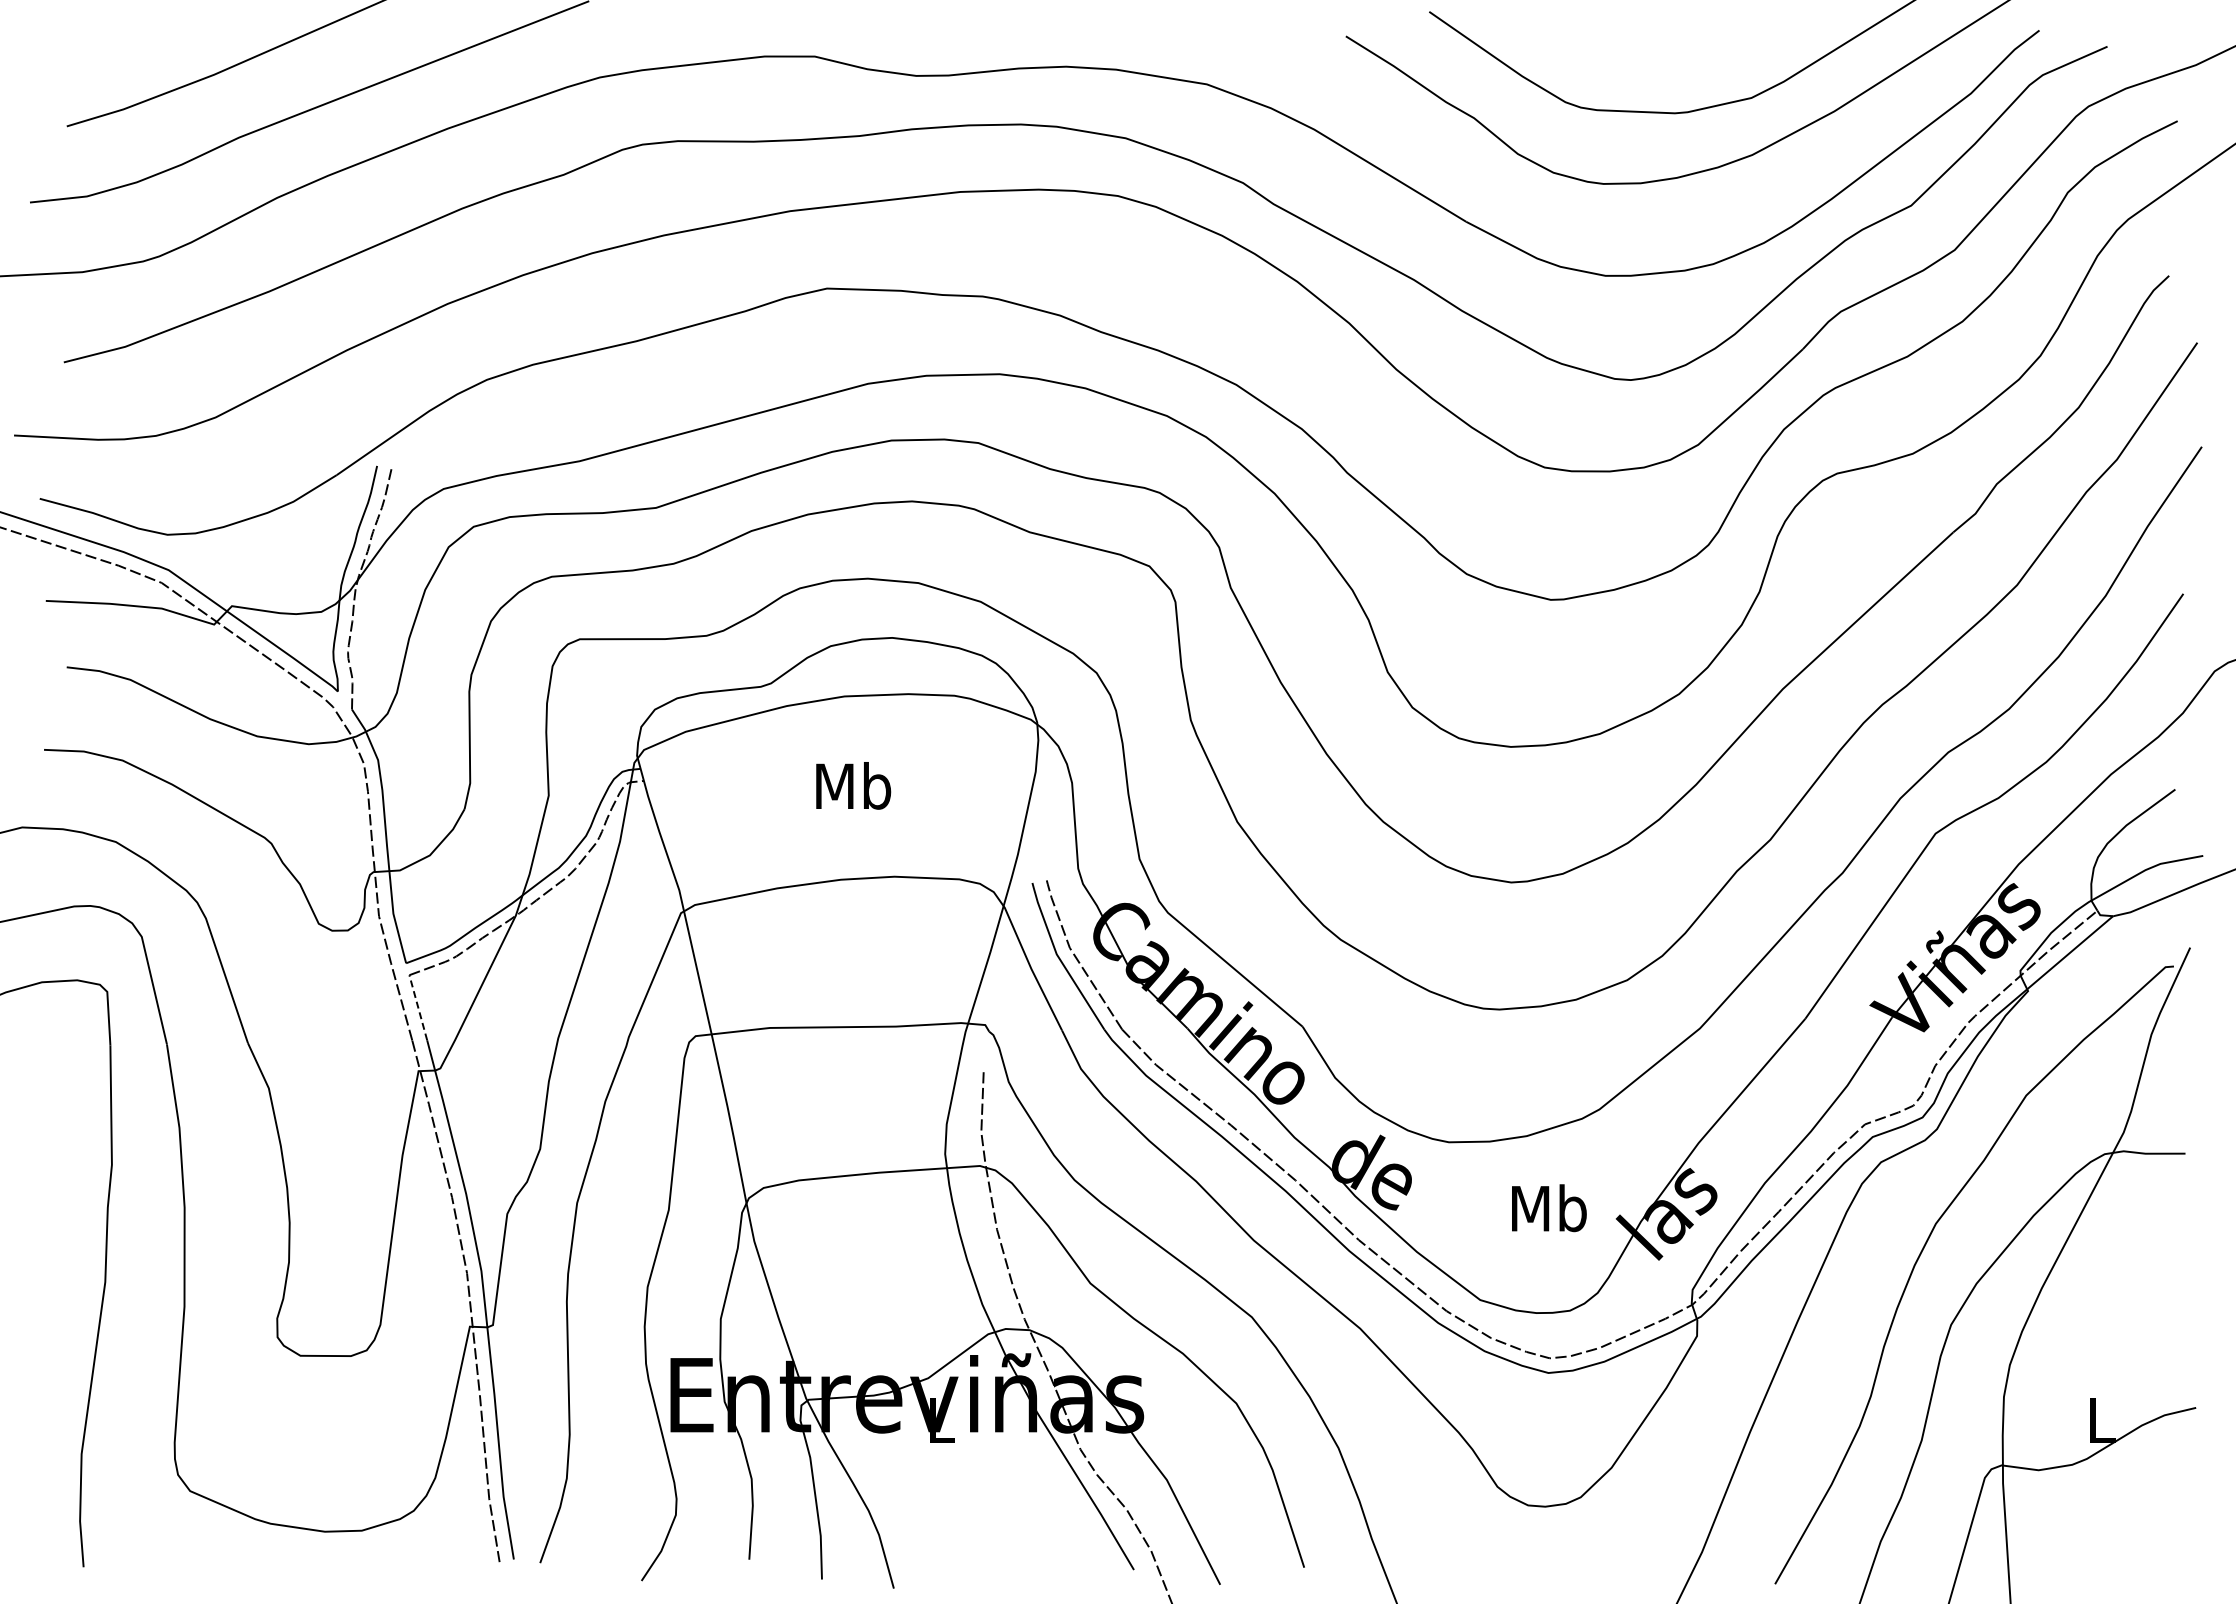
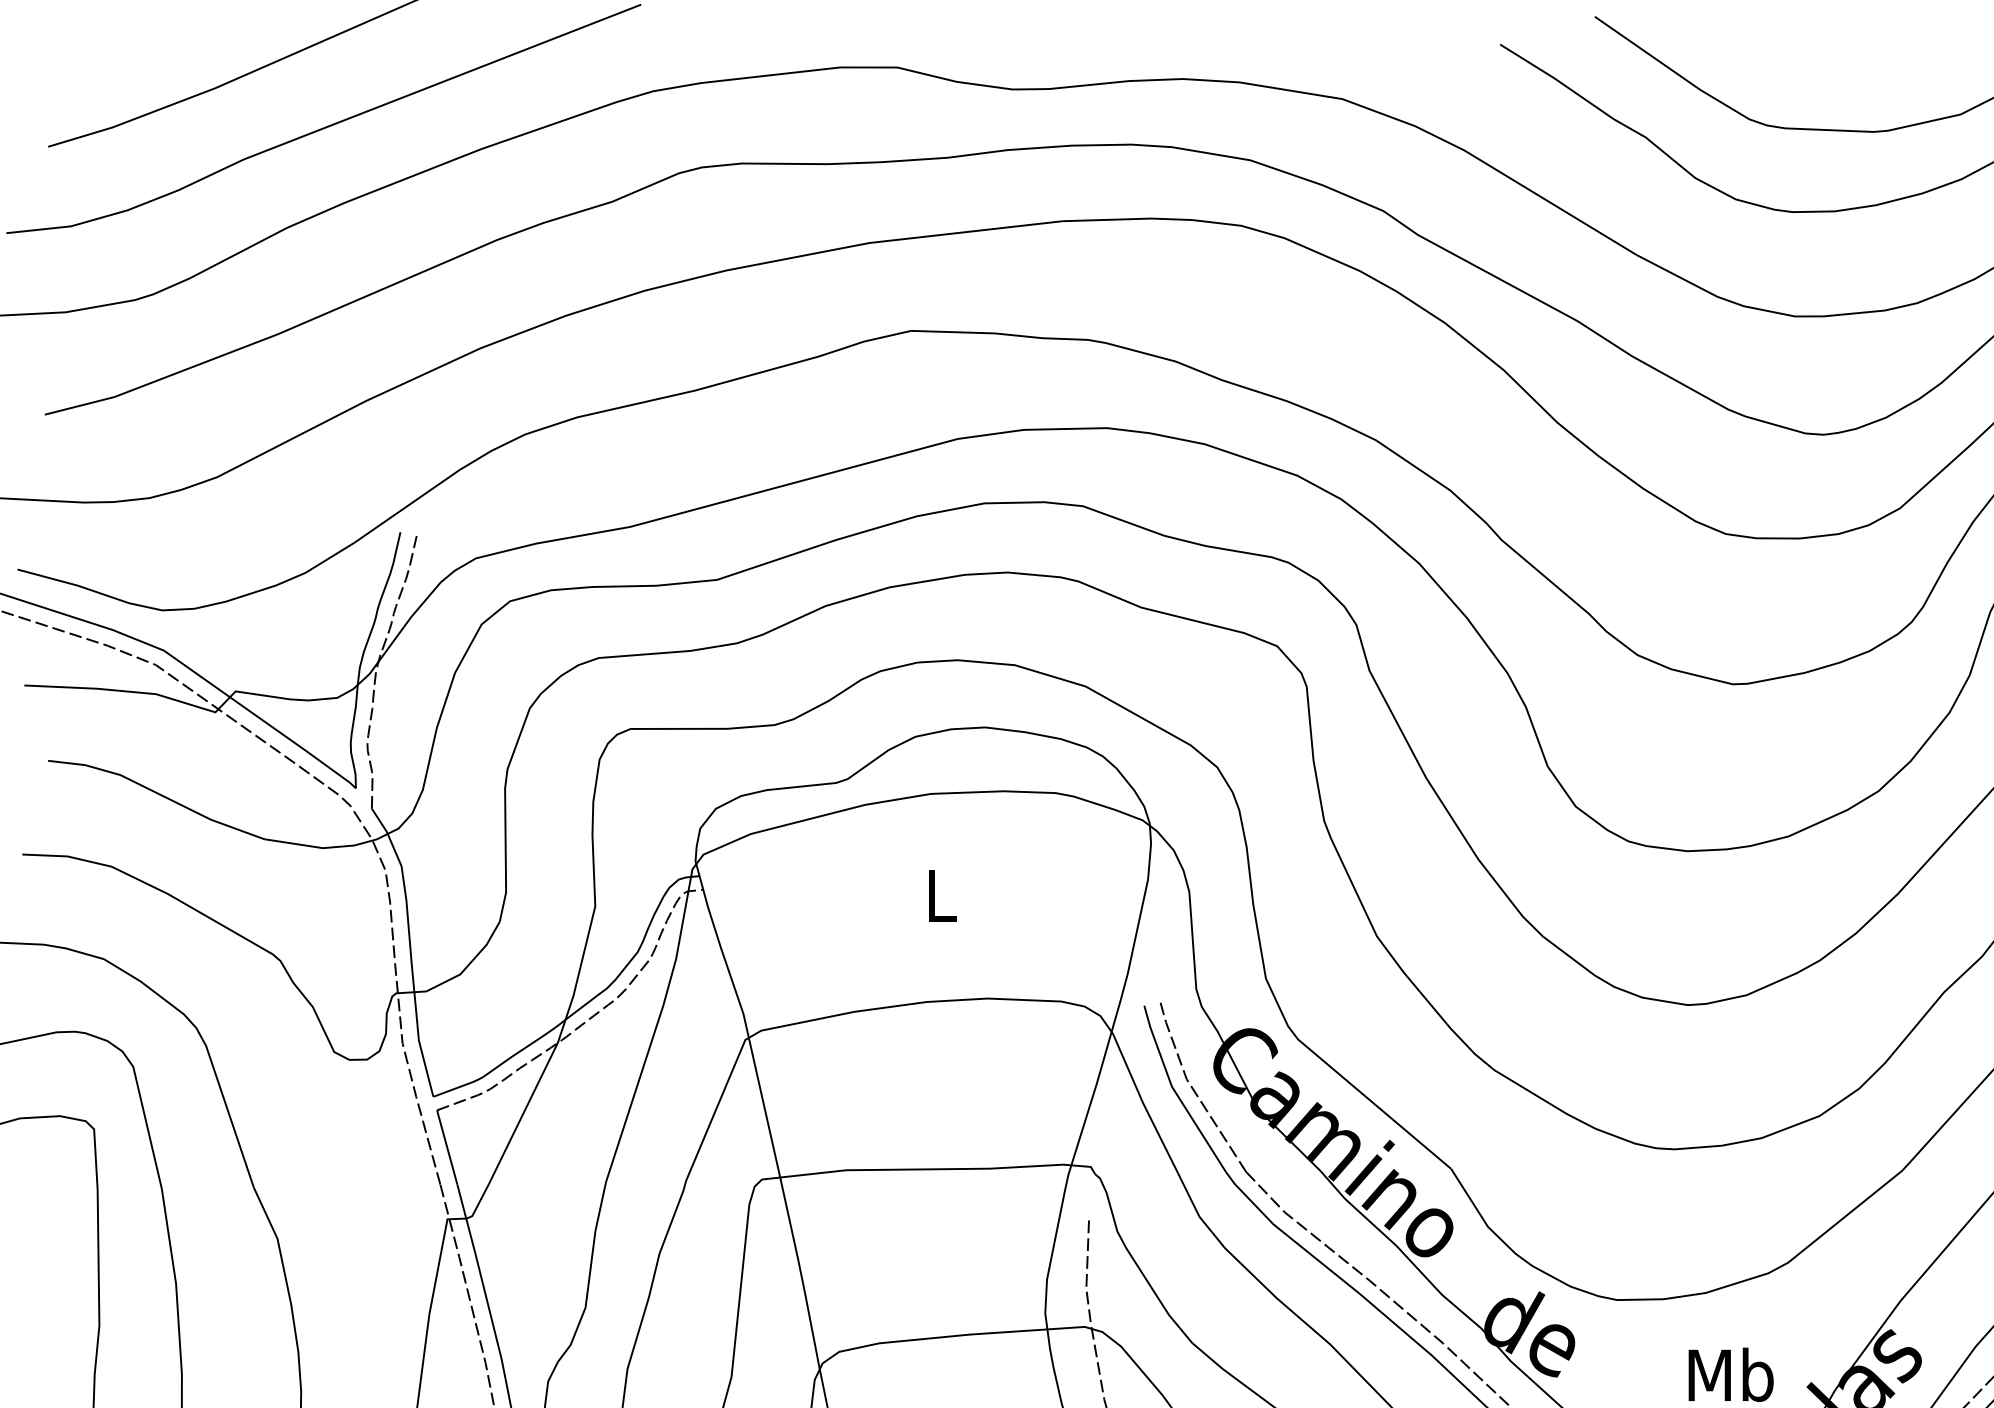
text: (853, 785) -> (941, 894), Mb -> L
line: (418, 1007) -> (447, 1147), dashed -> solid

